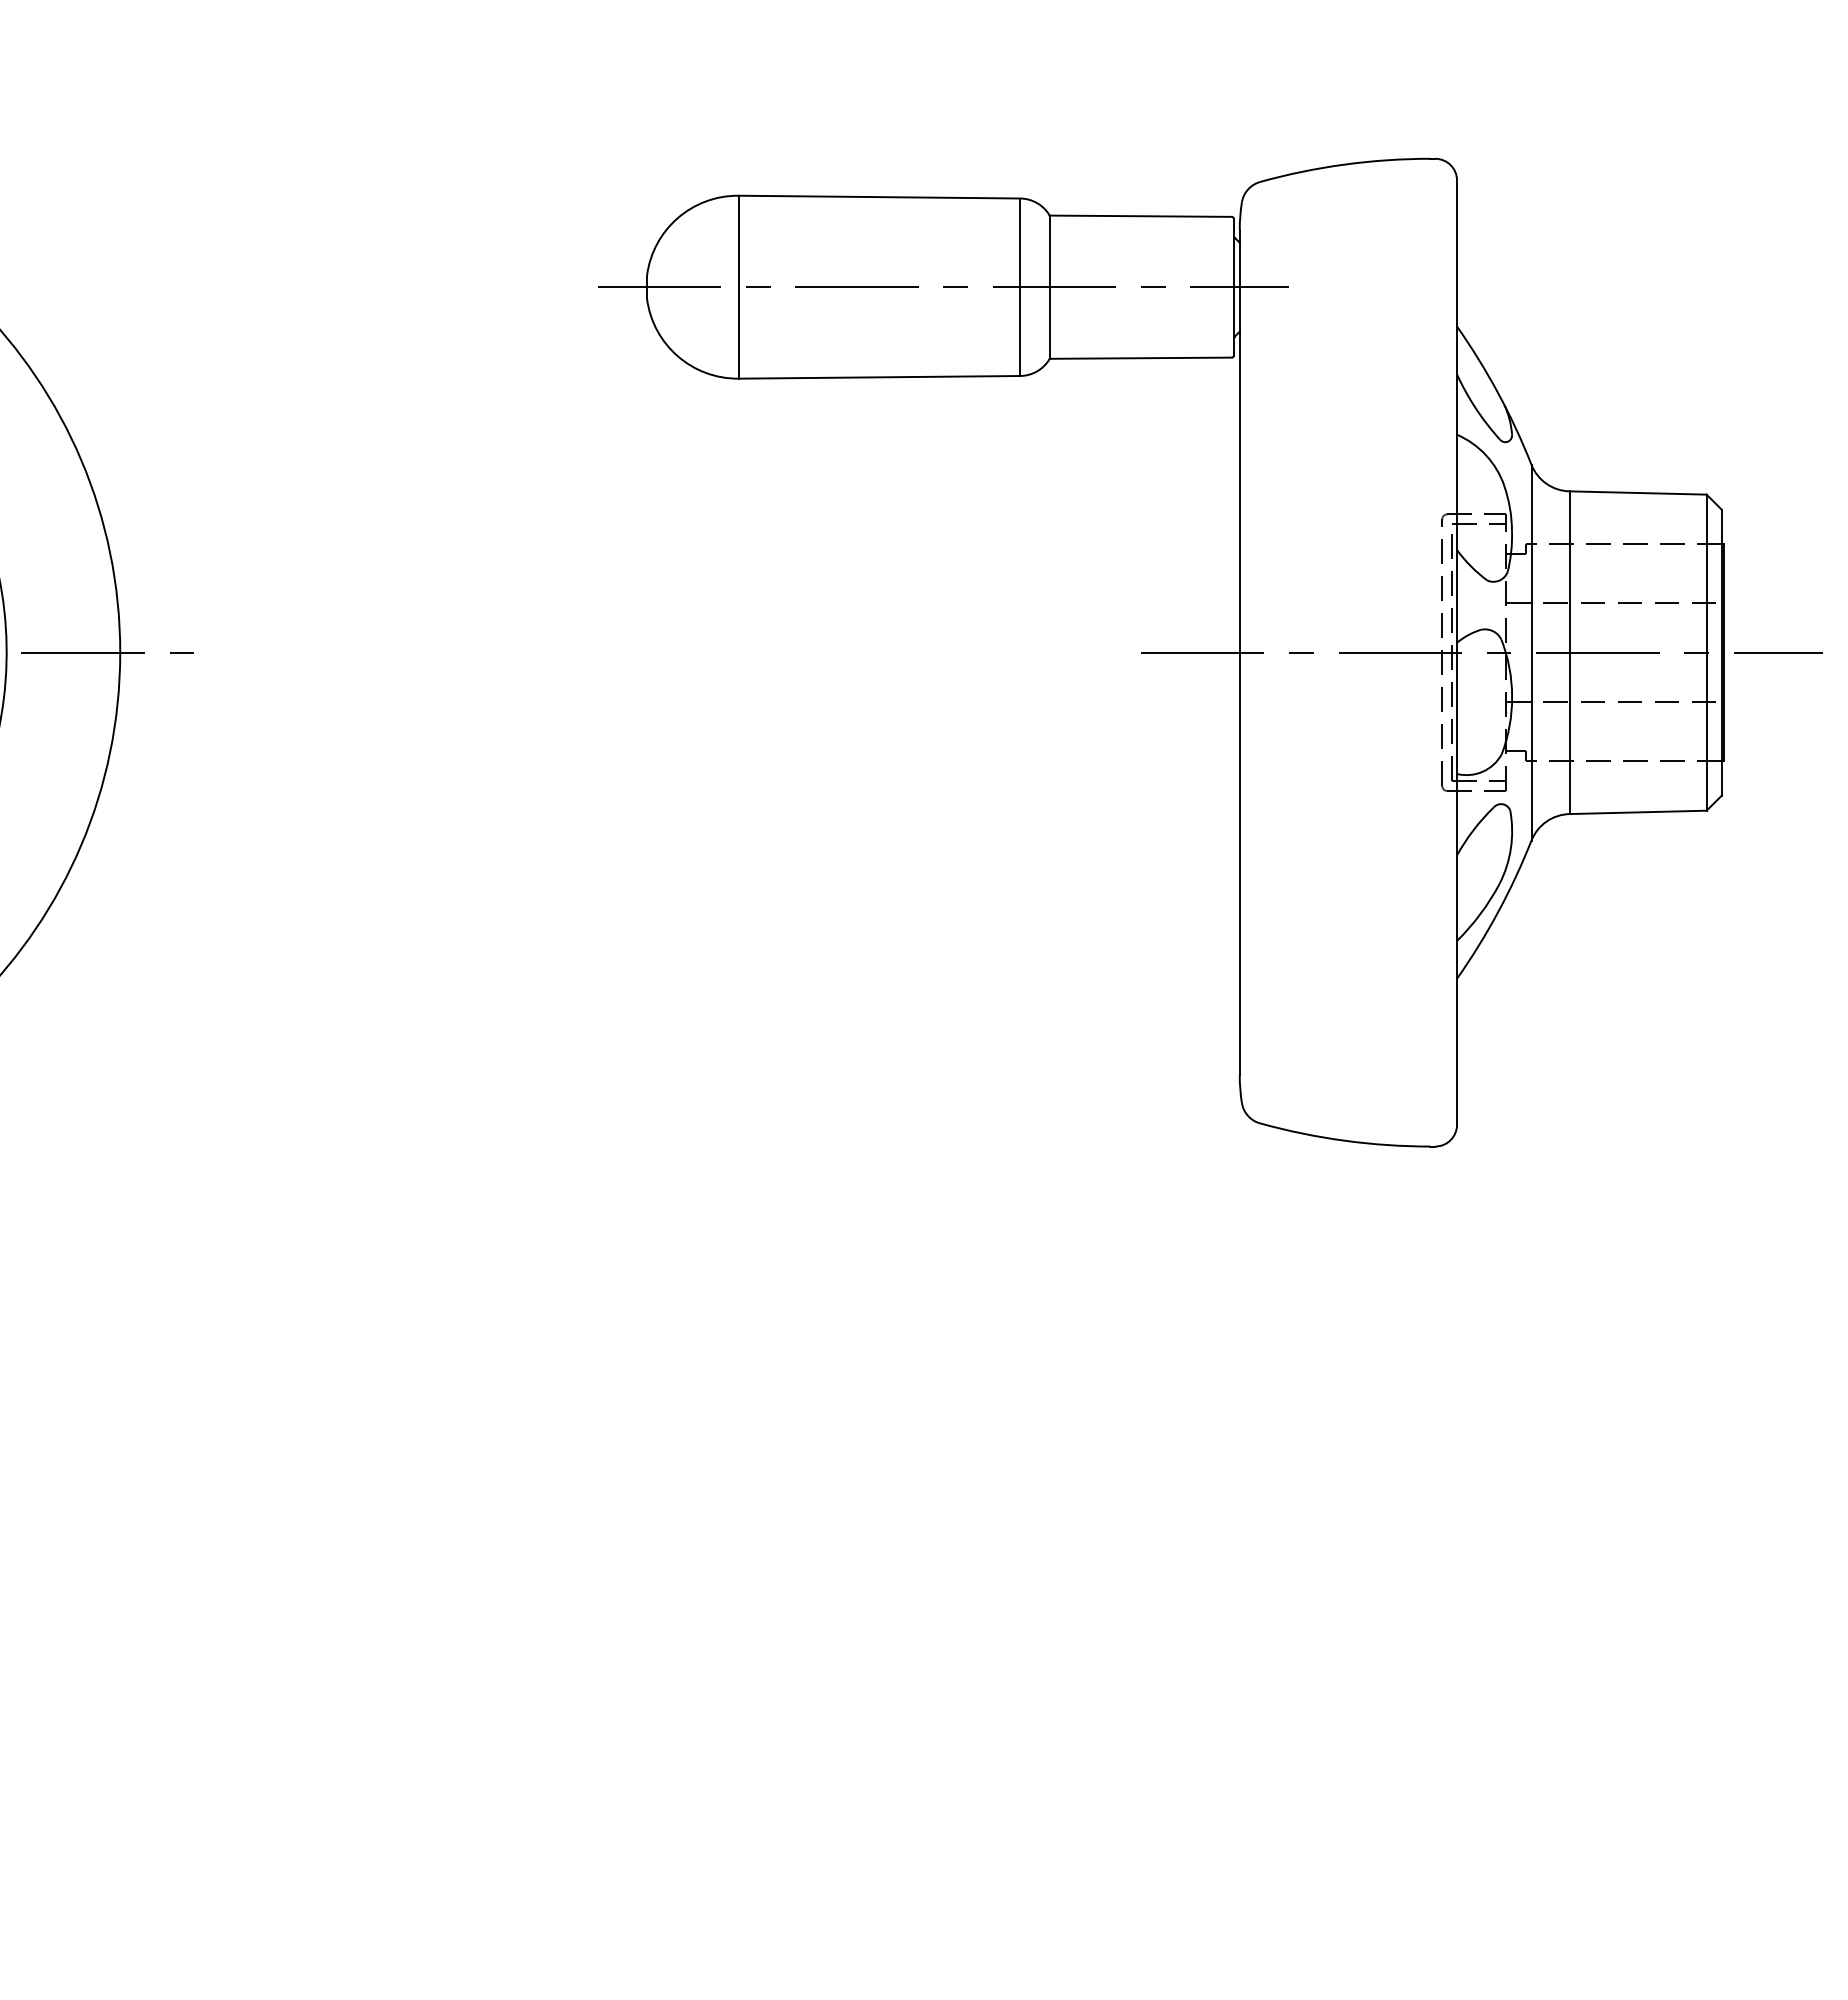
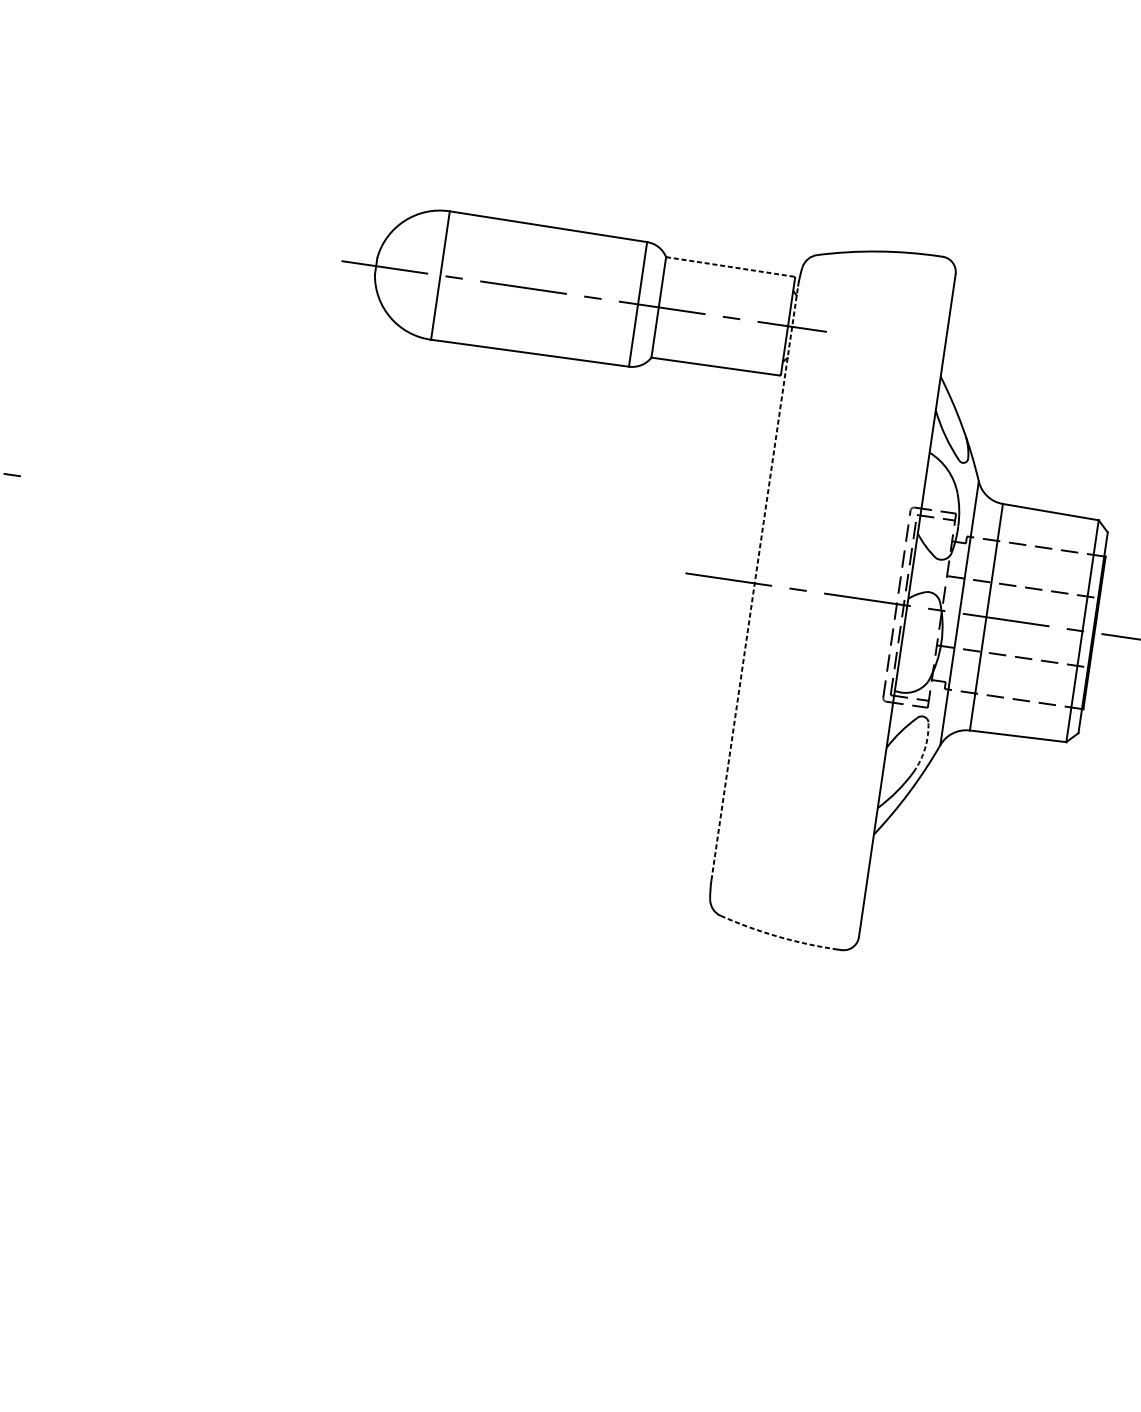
line: (1141, 216) -> (730, 267), solid -> dashed
line: (1239, 652) -> (754, 583), solid -> dashed
arc: (1510, 848) -> (924, 748), solid -> dashed
arc: (1344, 1140) -> (778, 936), solid -> dashed

